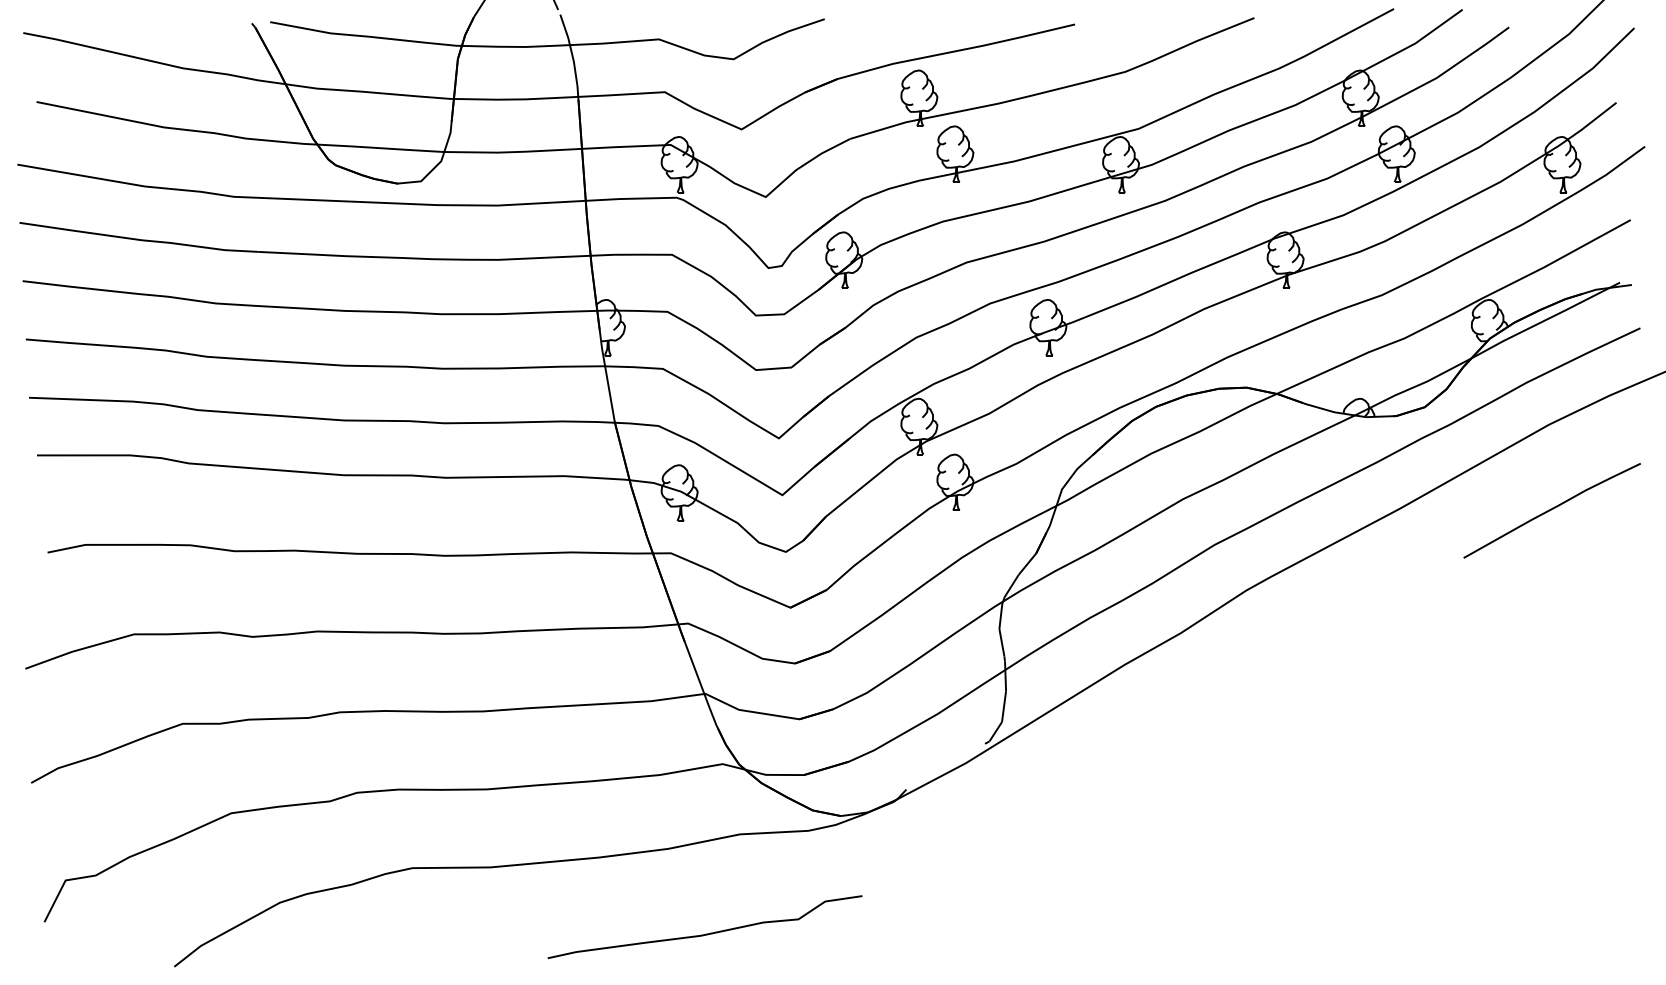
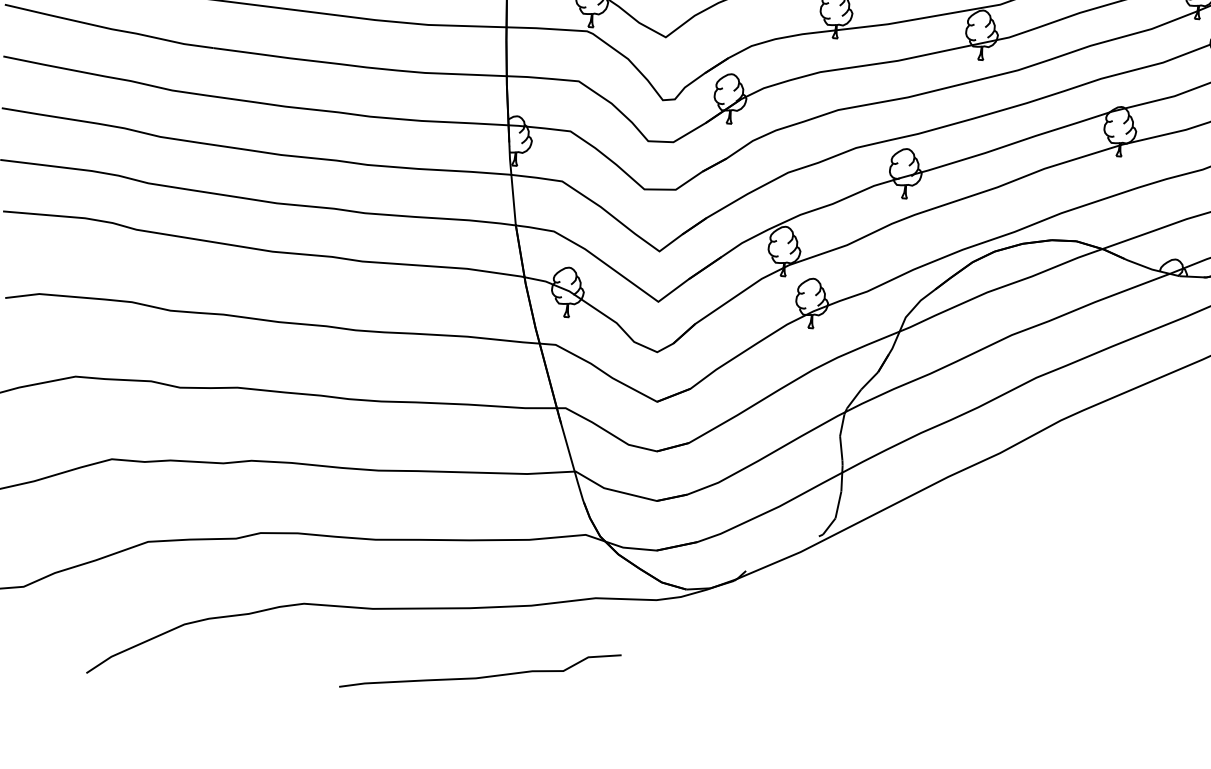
curve: (705, 933) -> (480, 676), moved

